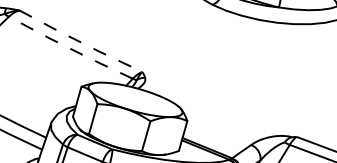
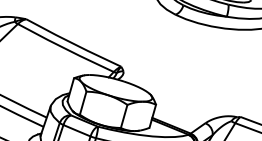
line: (80, 41) -> (73, 43), dashed -> solid
line: (69, 48) -> (64, 48), dashed -> solid

